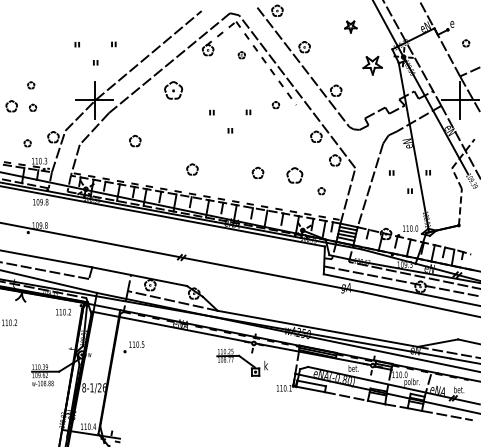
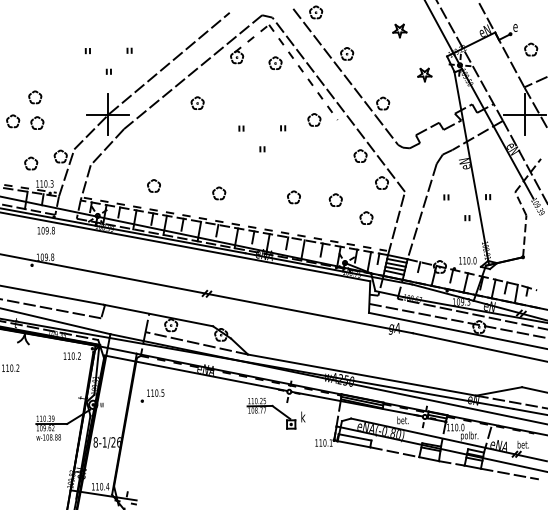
part: (466, 43) -> (531, 49), size x1.67
part: (241, 54) -> (275, 62), size x1.67
part: (372, 65) -> (424, 74), size x0.62
part: (31, 85) -> (35, 97), size x1.67
part: (173, 89) -> (197, 102), size x0.62
part: (276, 104) -> (314, 119), size x1.67
part: (33, 107) -> (37, 122), size x1.67
part: (134, 140) -> (153, 185), moved
part: (27, 143) -> (31, 163), size x1.67
part: (294, 174) -> (335, 199), size x0.71
part: (321, 190) -> (366, 217), size x1.67

